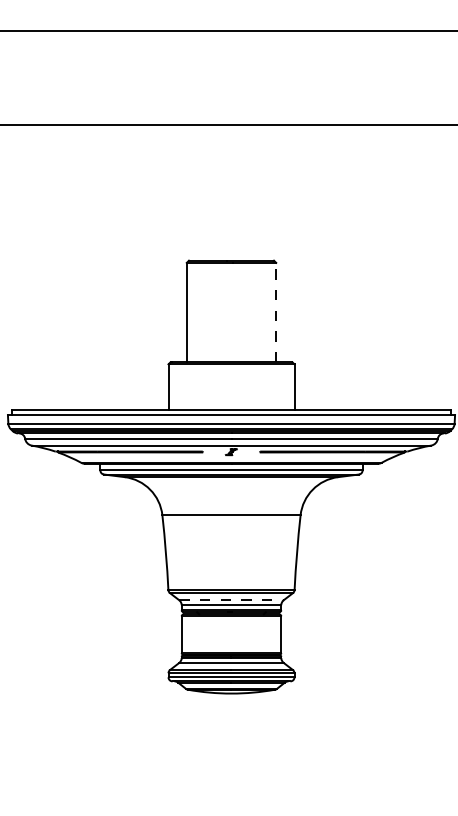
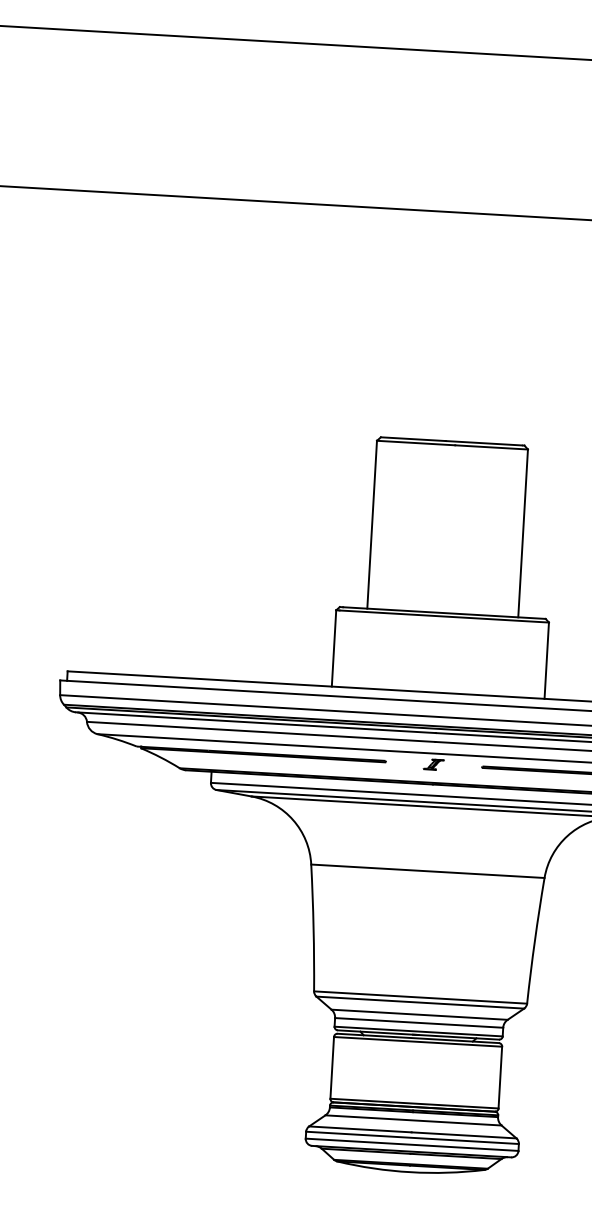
line: (276, 312) -> (523, 533), dashed -> solid
line: (232, 600) -> (421, 1015), dashed -> solid

